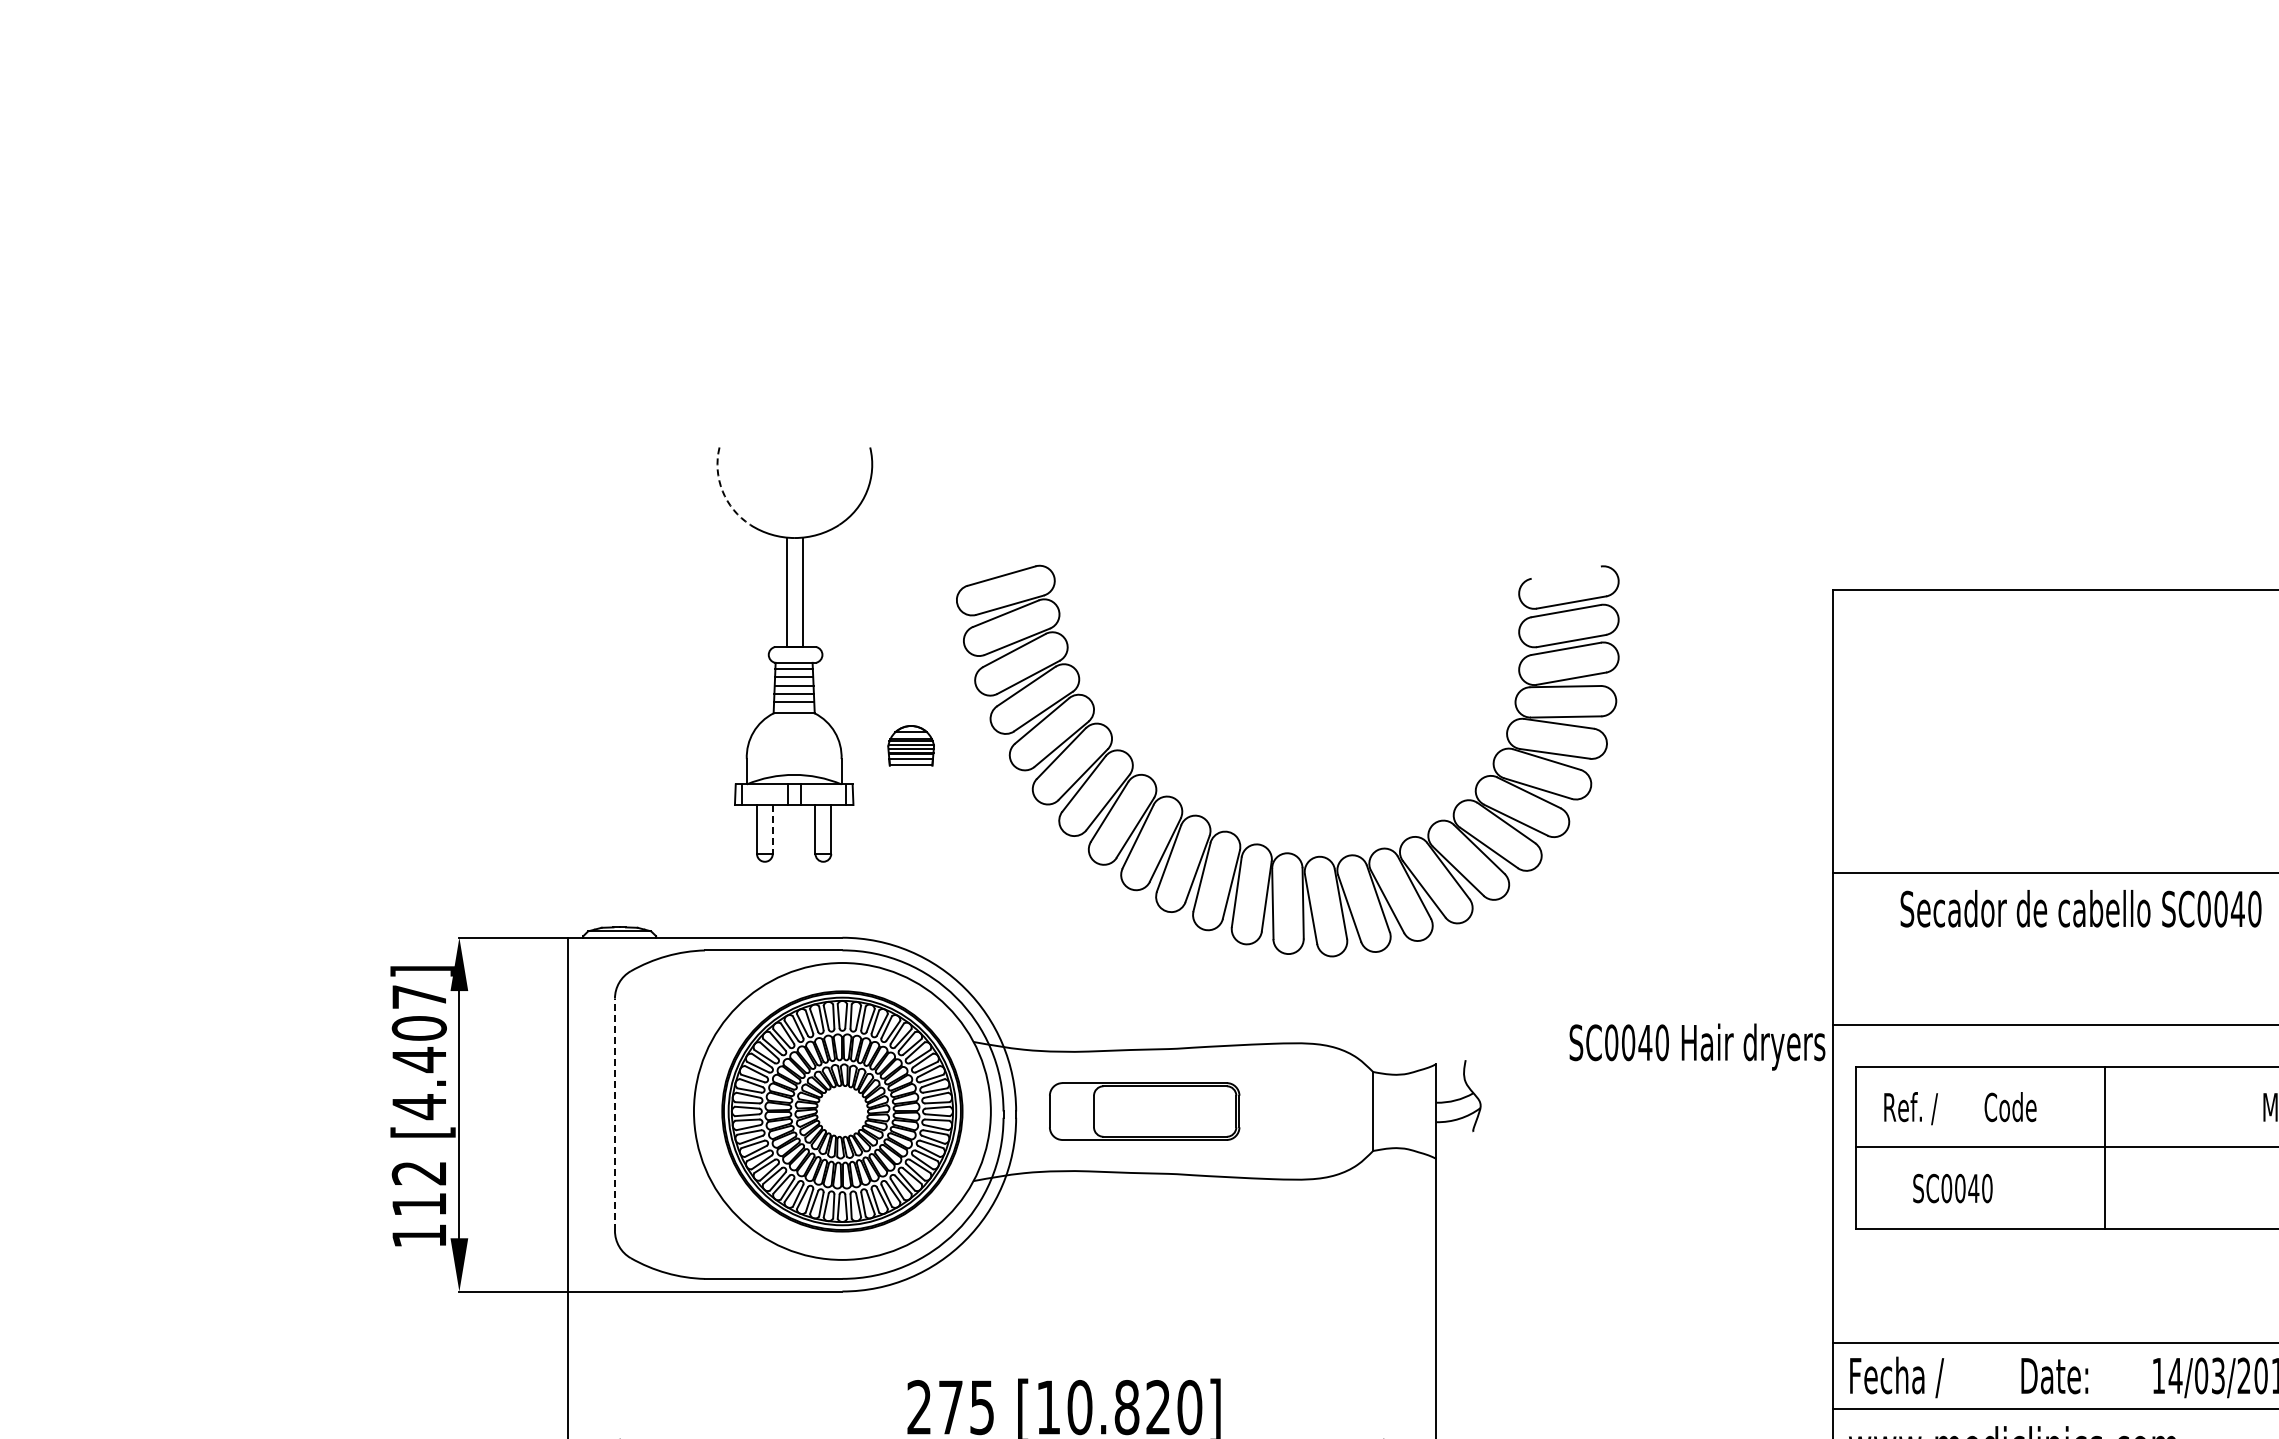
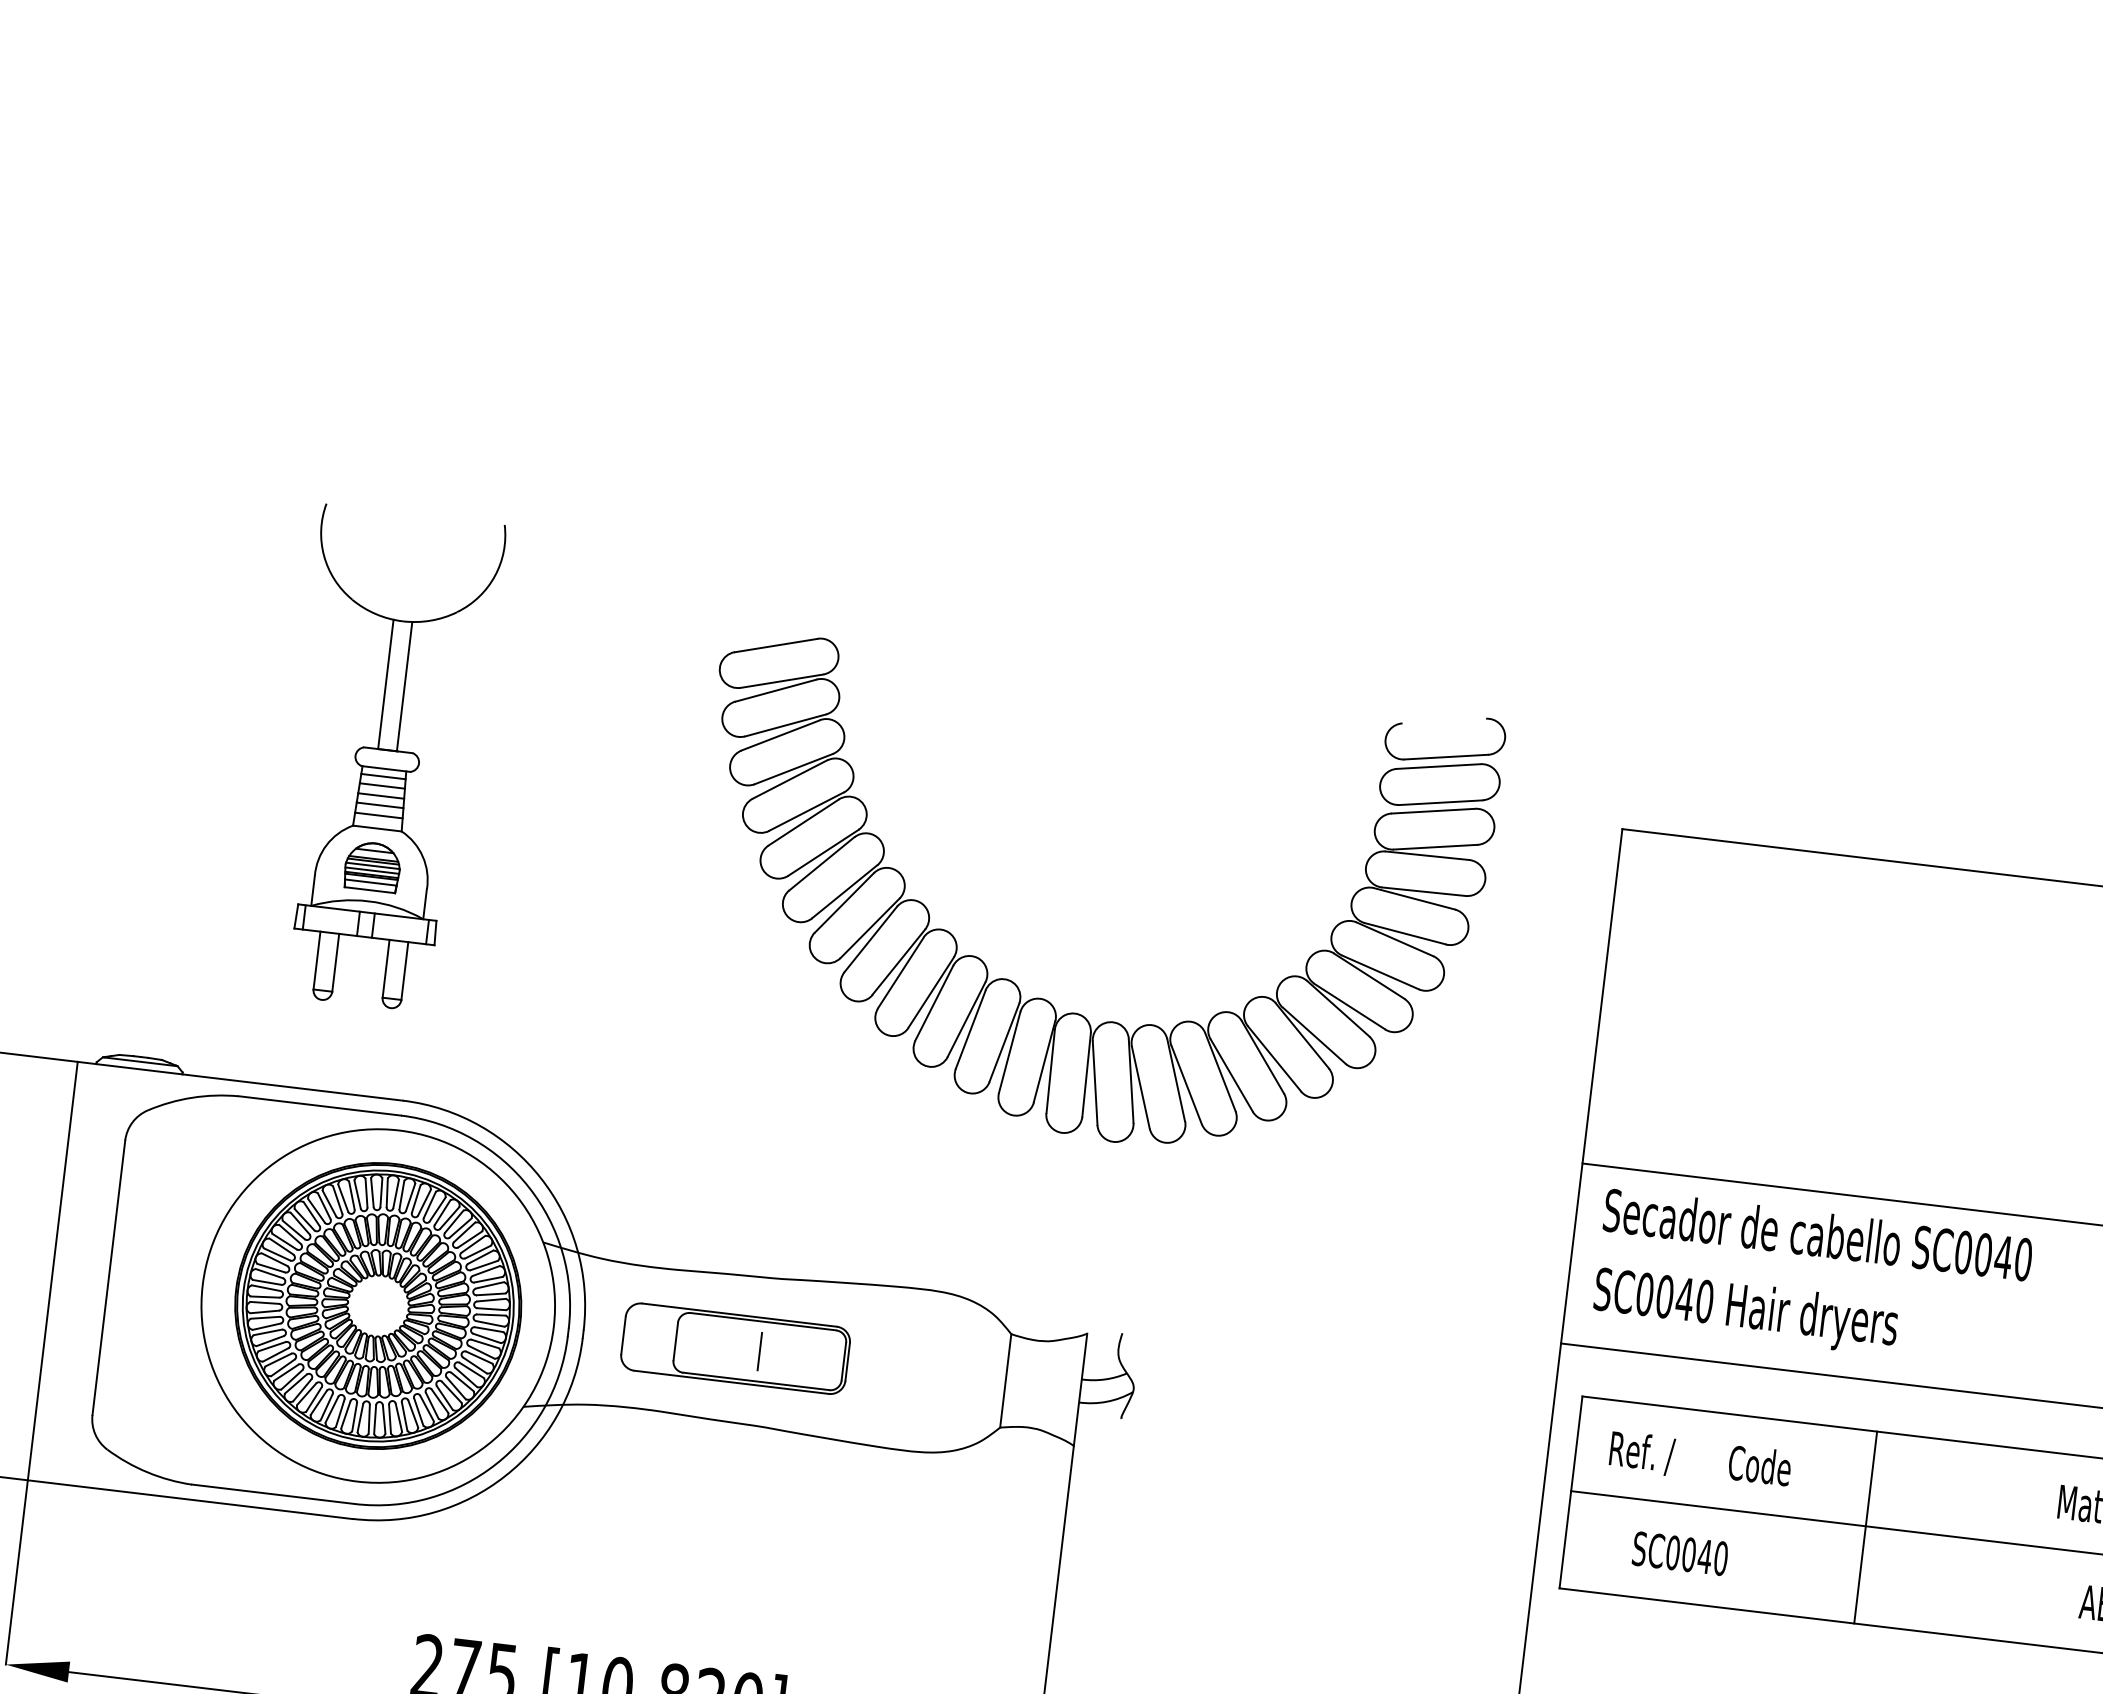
arc: (722, 491) -> (323, 556), dashed -> solid
part: (910, 745) -> (372, 866), moved
line: (772, 829) -> (335, 962), dashed -> solid
part: (1259, 843) -> (1043, 998), moved
text: (2080, 908) -> (1817, 1234), moved
text: (1697, 1046) -> (1745, 1310), moved
line: (1165, 1111) -> (760, 1351), added
line: (614, 1114) -> (108, 1277), dashed -> solid

